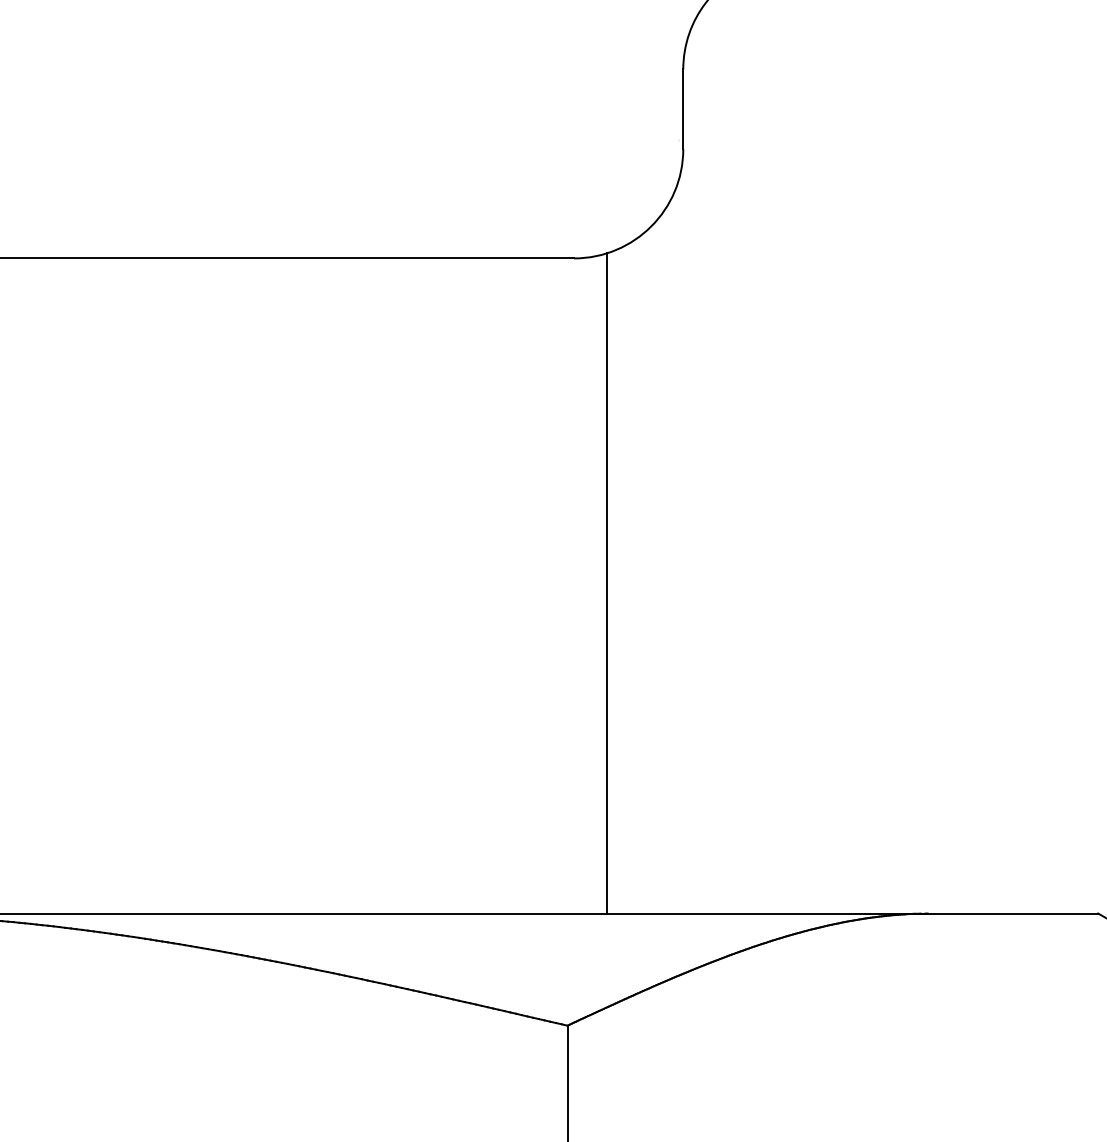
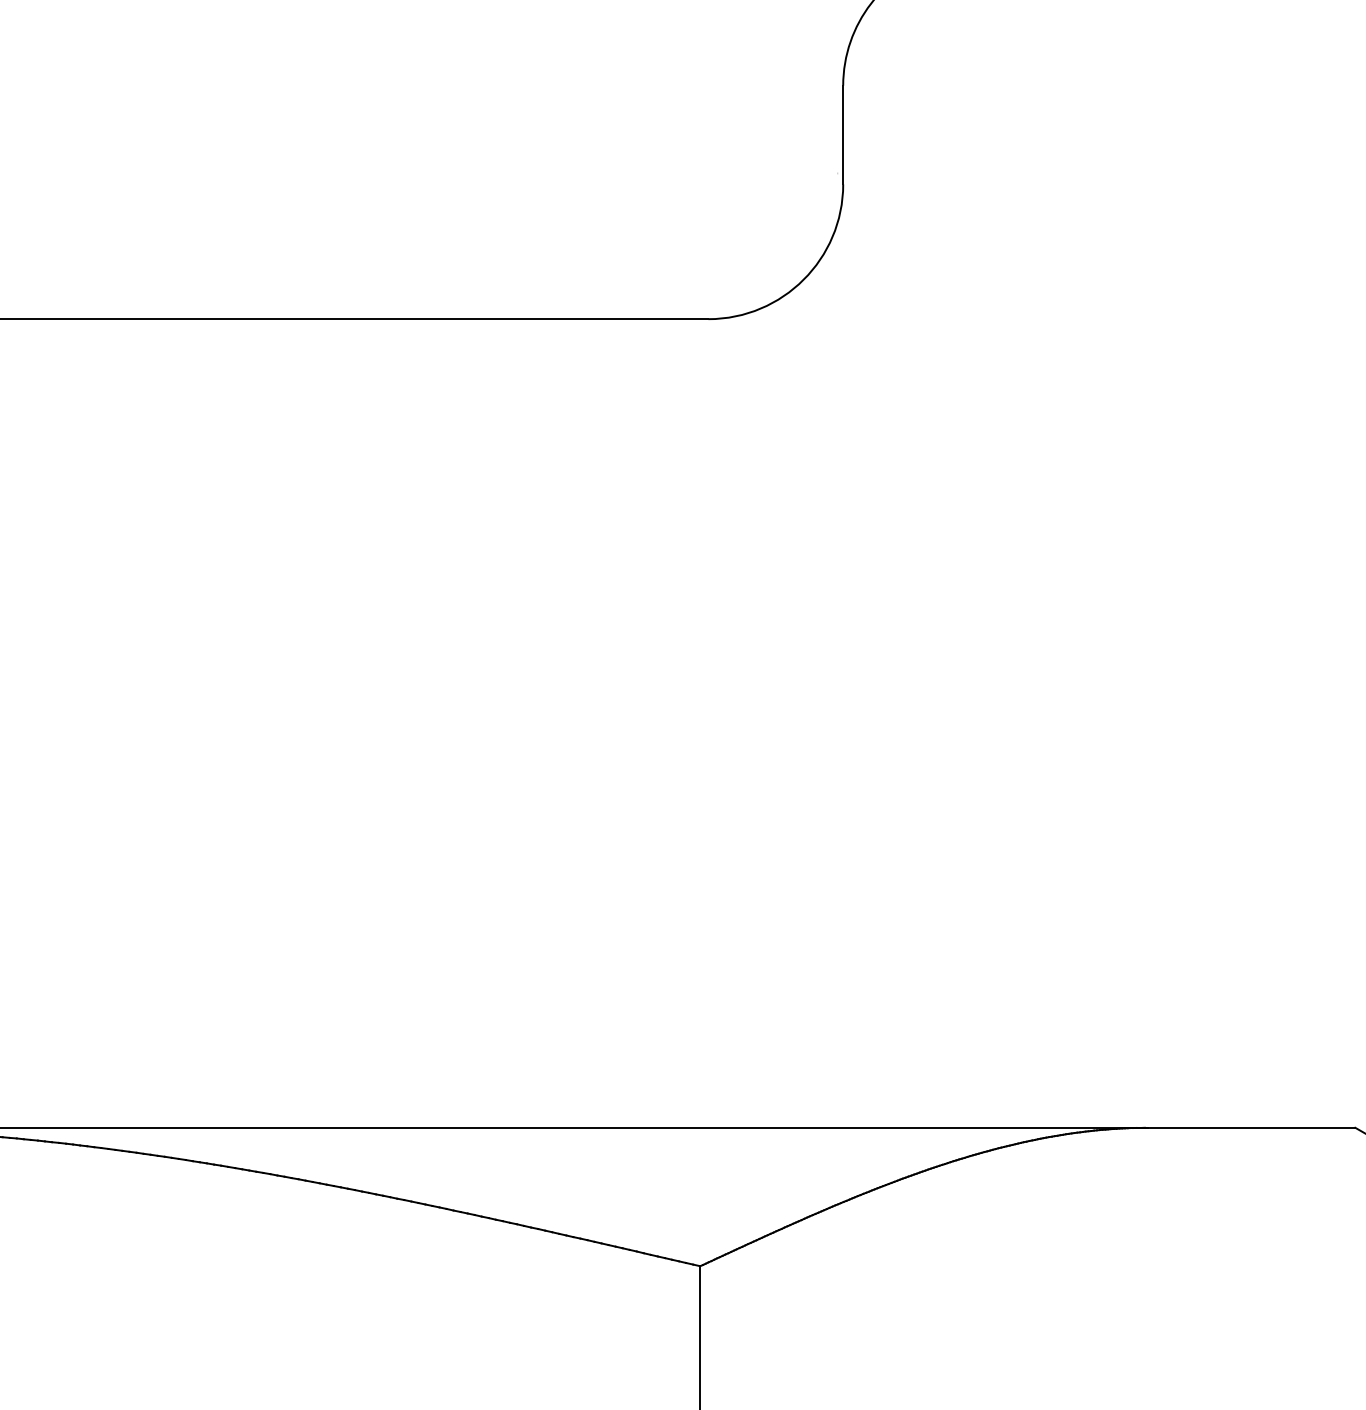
line: (606, 583) -> (748, 720), removed

